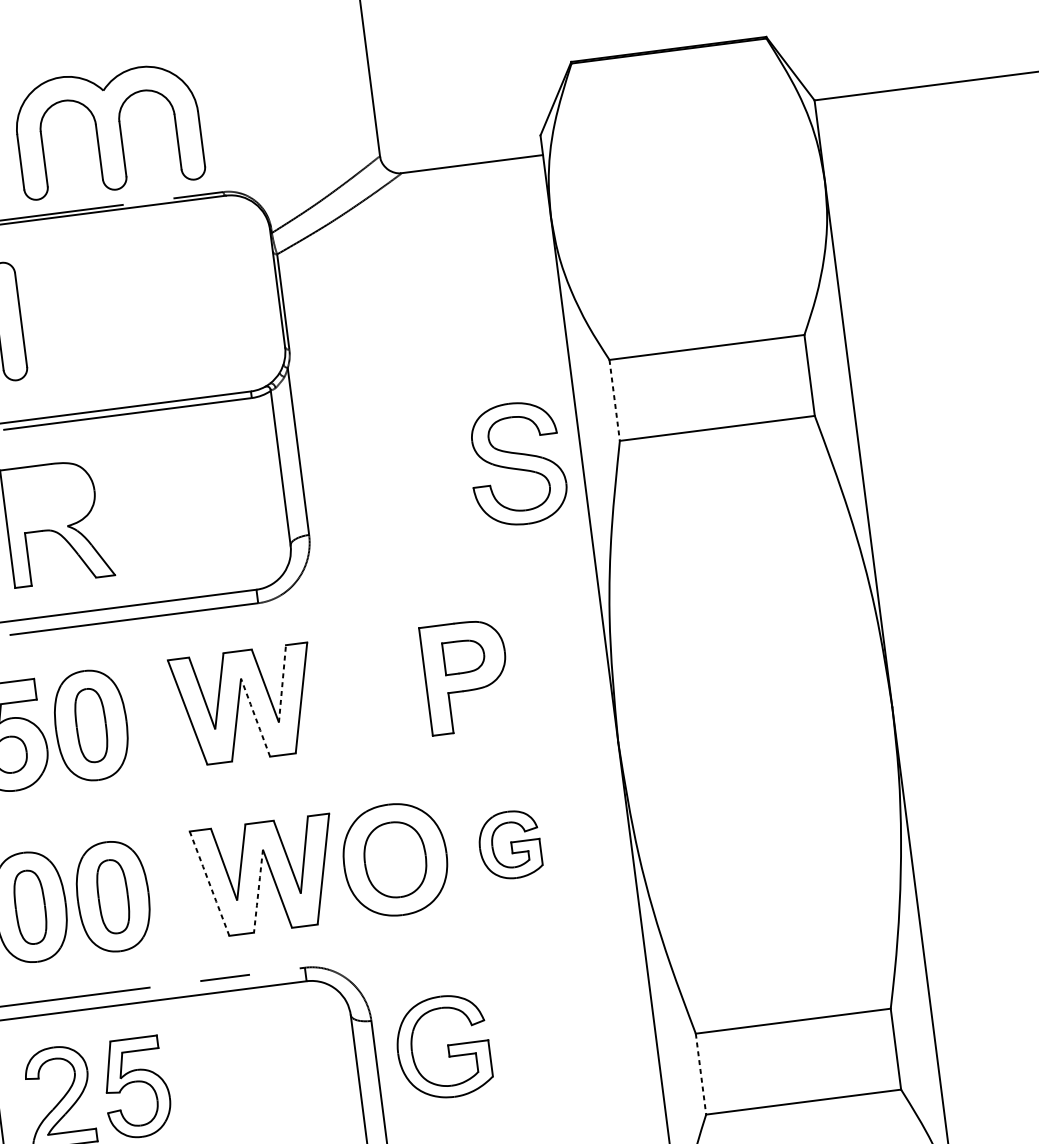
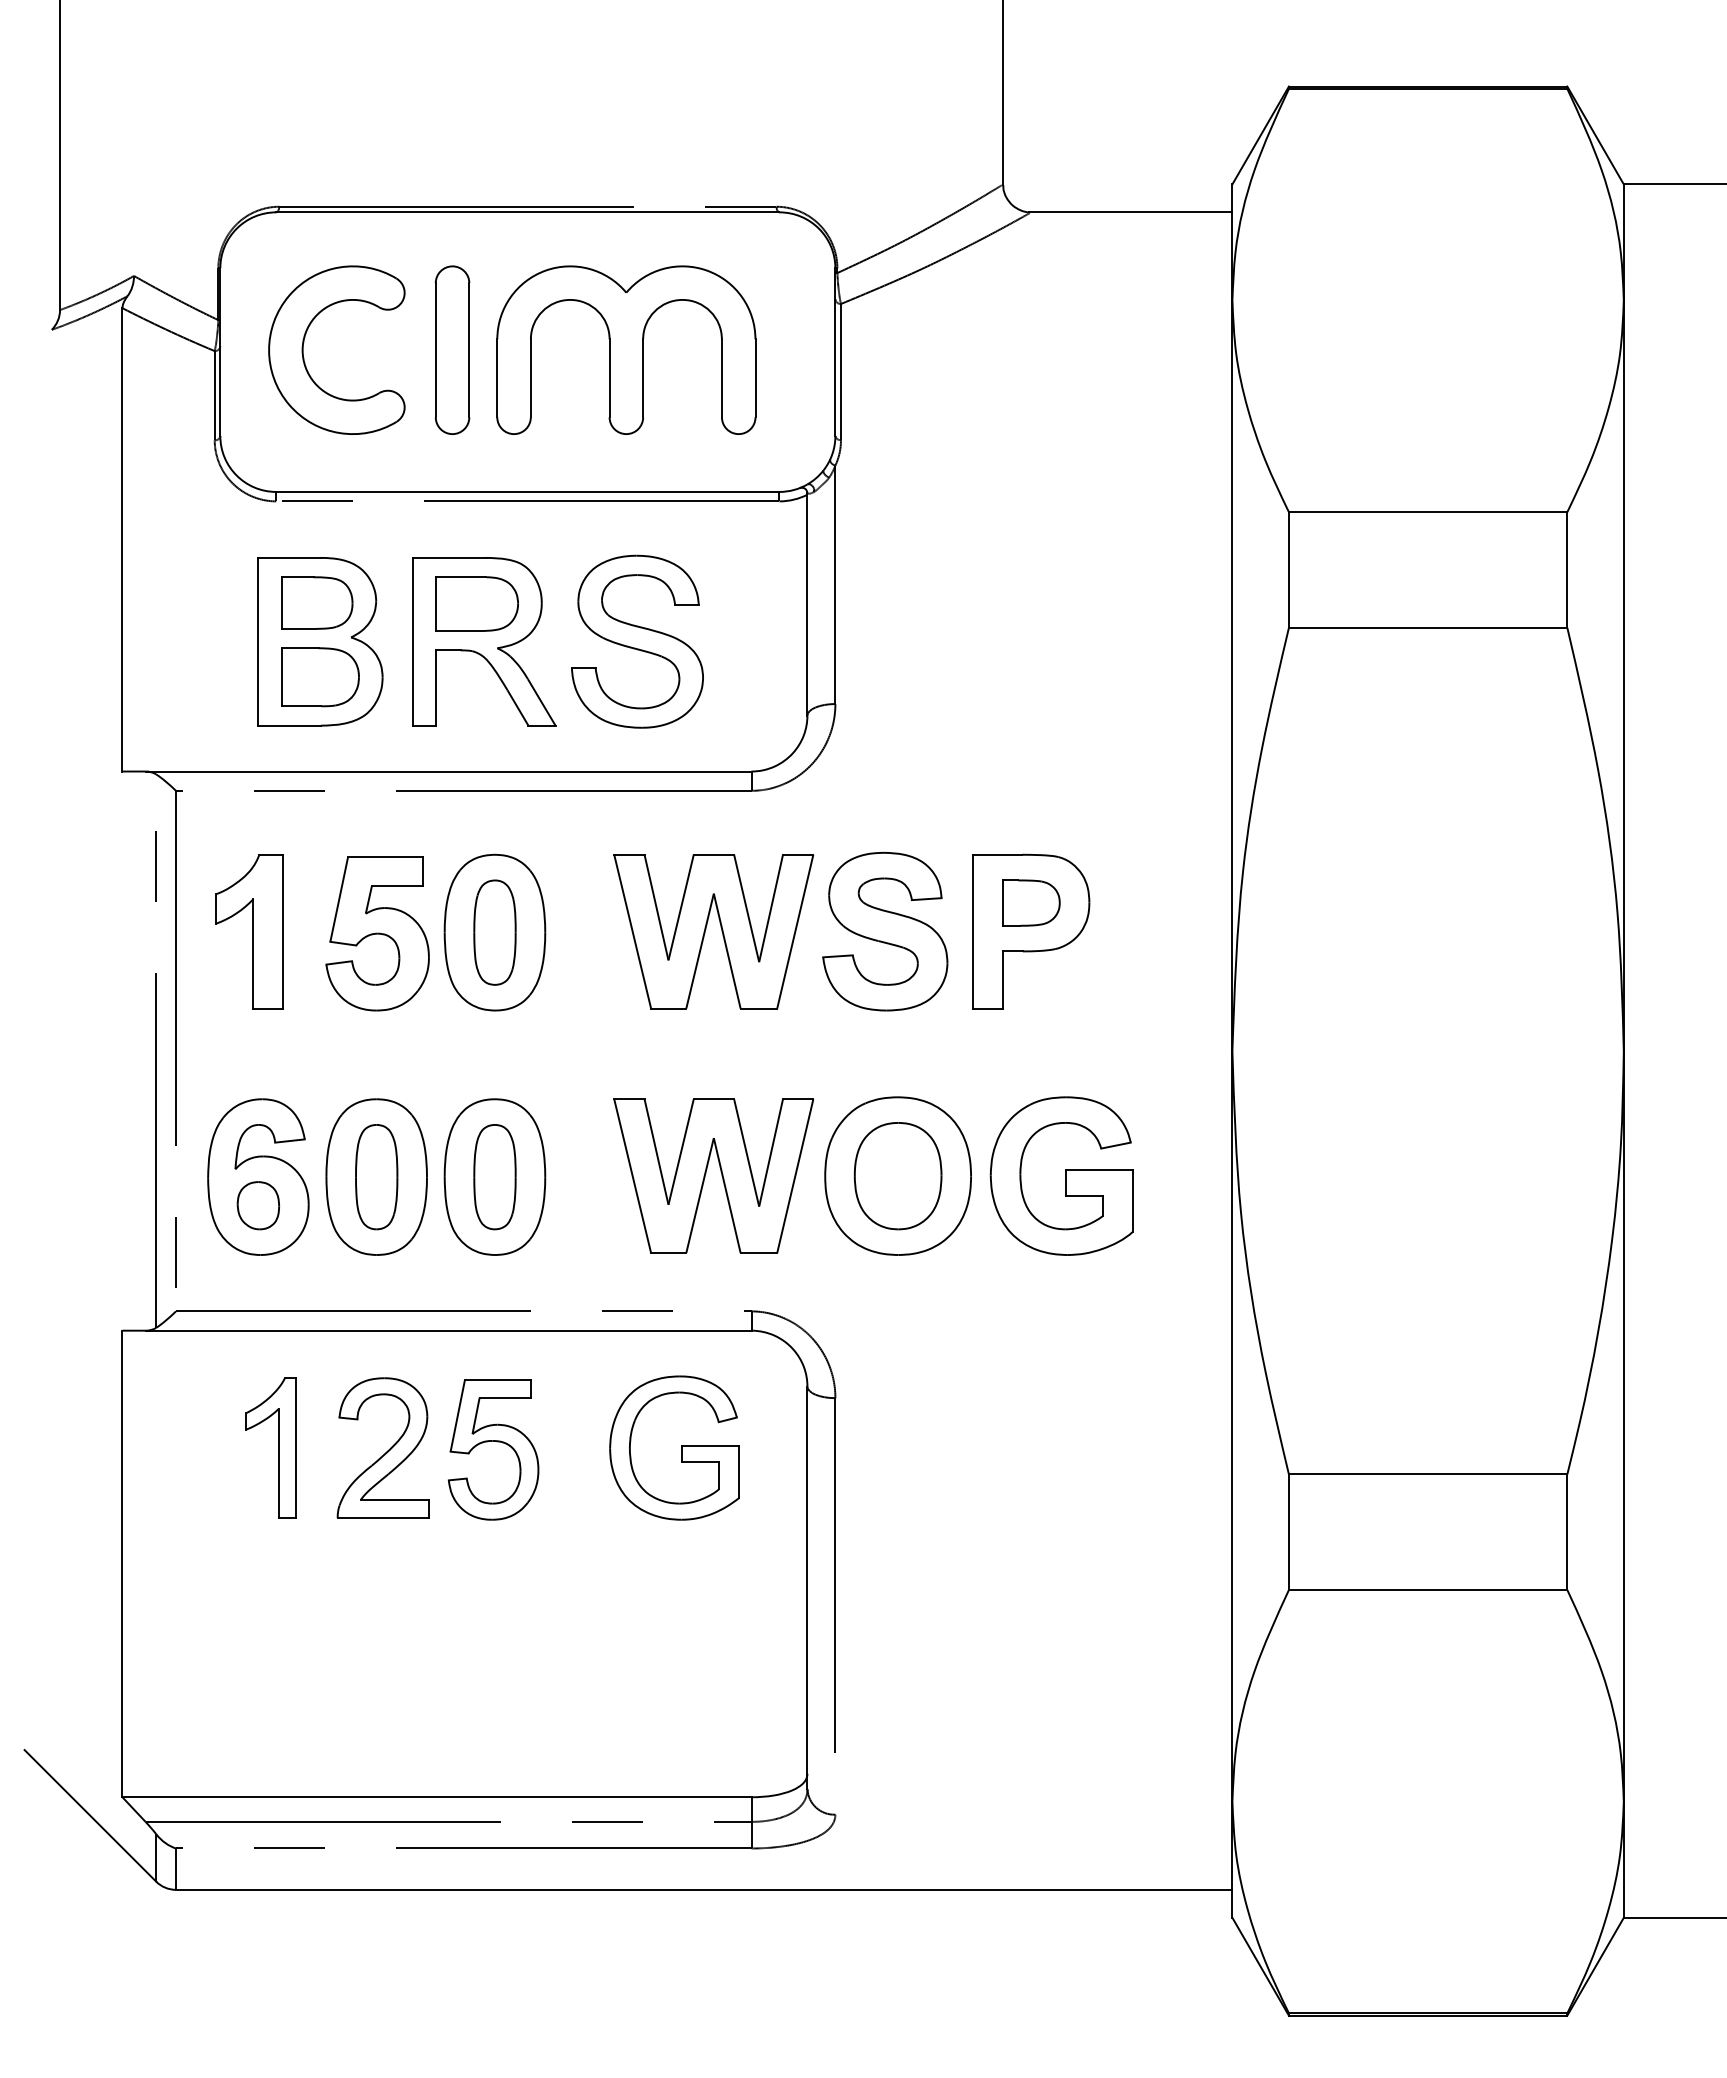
part: (108, 130) -> (626, 349), moved
line: (614, 400) -> (1288, 570), dashed -> solid
part: (517, 463) -> (637, 641), moved
part: (48, 496) -> (476, 603), added
line: (282, 683) -> (771, 907), dashed -> solid
part: (364, 689) -> (885, 931), added
line: (255, 717) -> (727, 950), dashed -> solid
part: (509, 844) -> (1061, 1175), size x1.67
line: (209, 883) -> (632, 1176), dashed -> solid
line: (258, 891) -> (699, 1195), dashed -> solid
part: (448, 1046) -> (681, 1447), moved
line: (700, 1074) -> (1288, 1532), dashed -> solid

